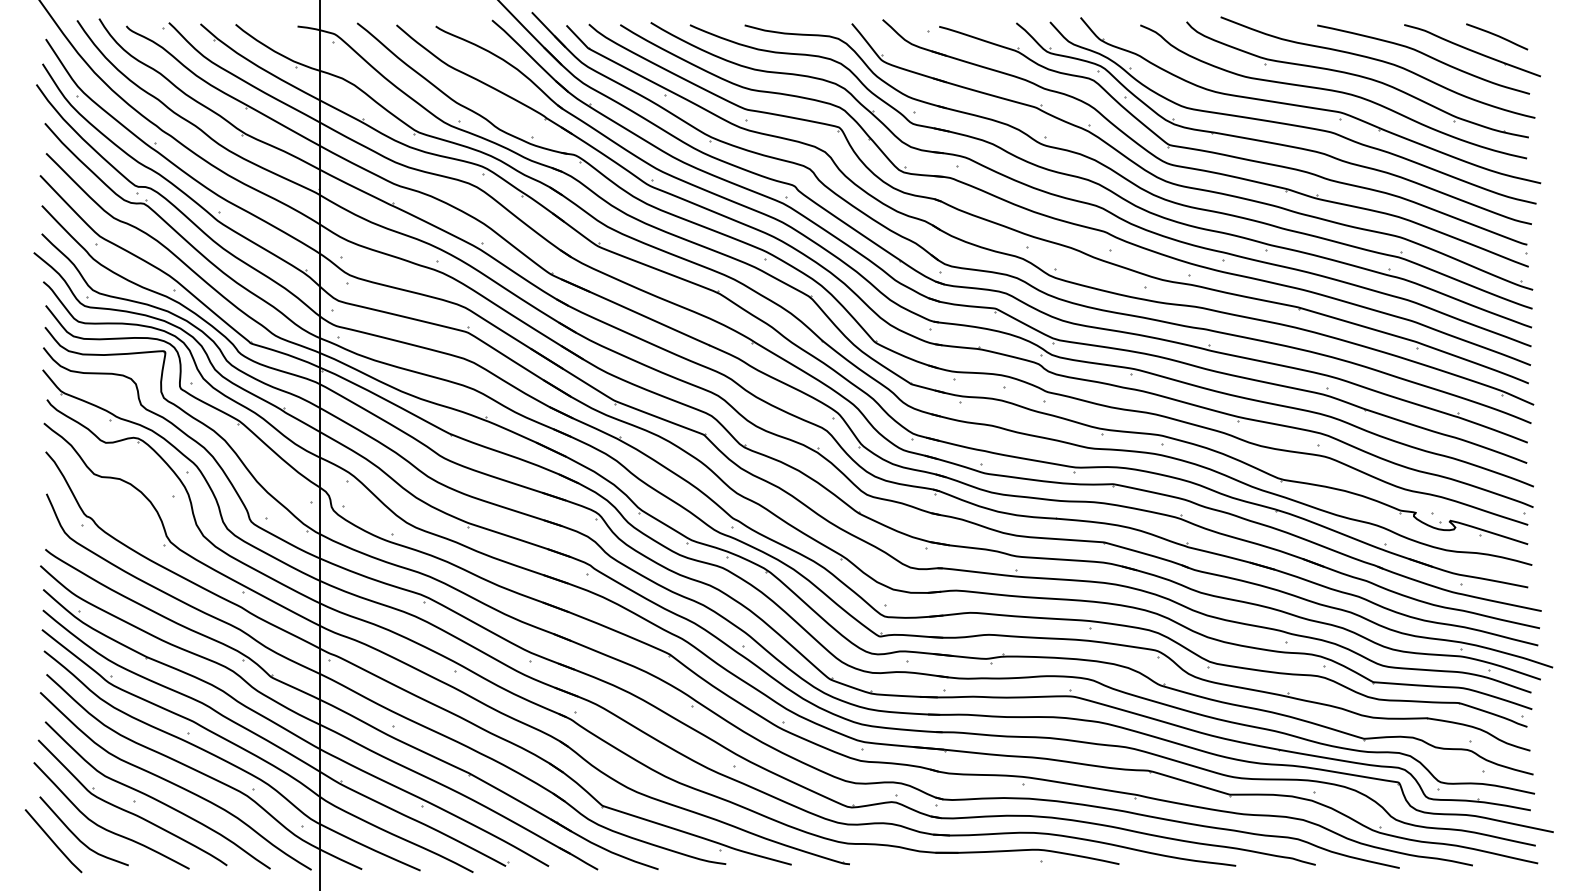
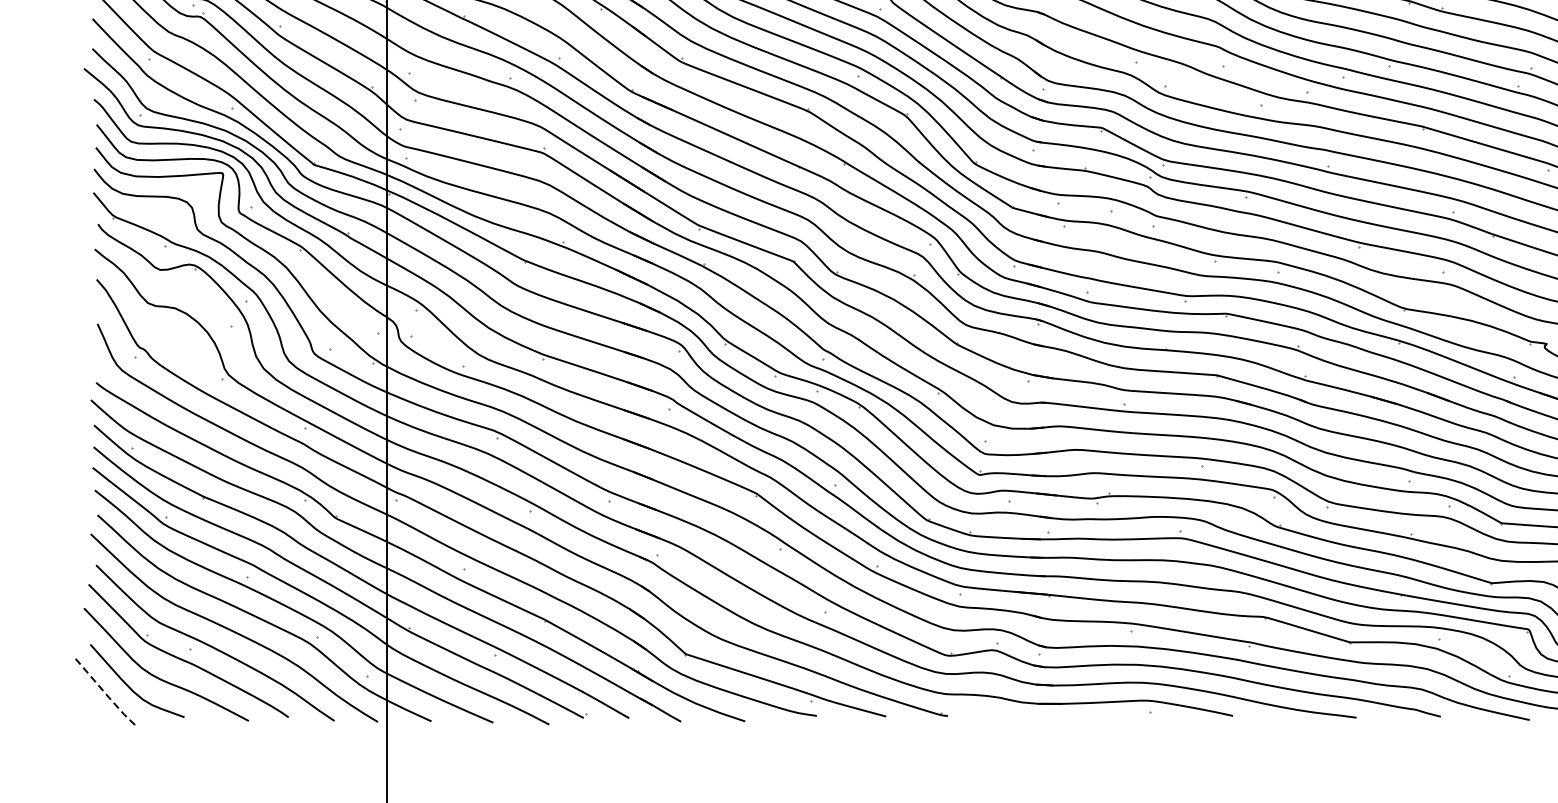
line: (53, 842) -> (104, 692), solid -> dashed

